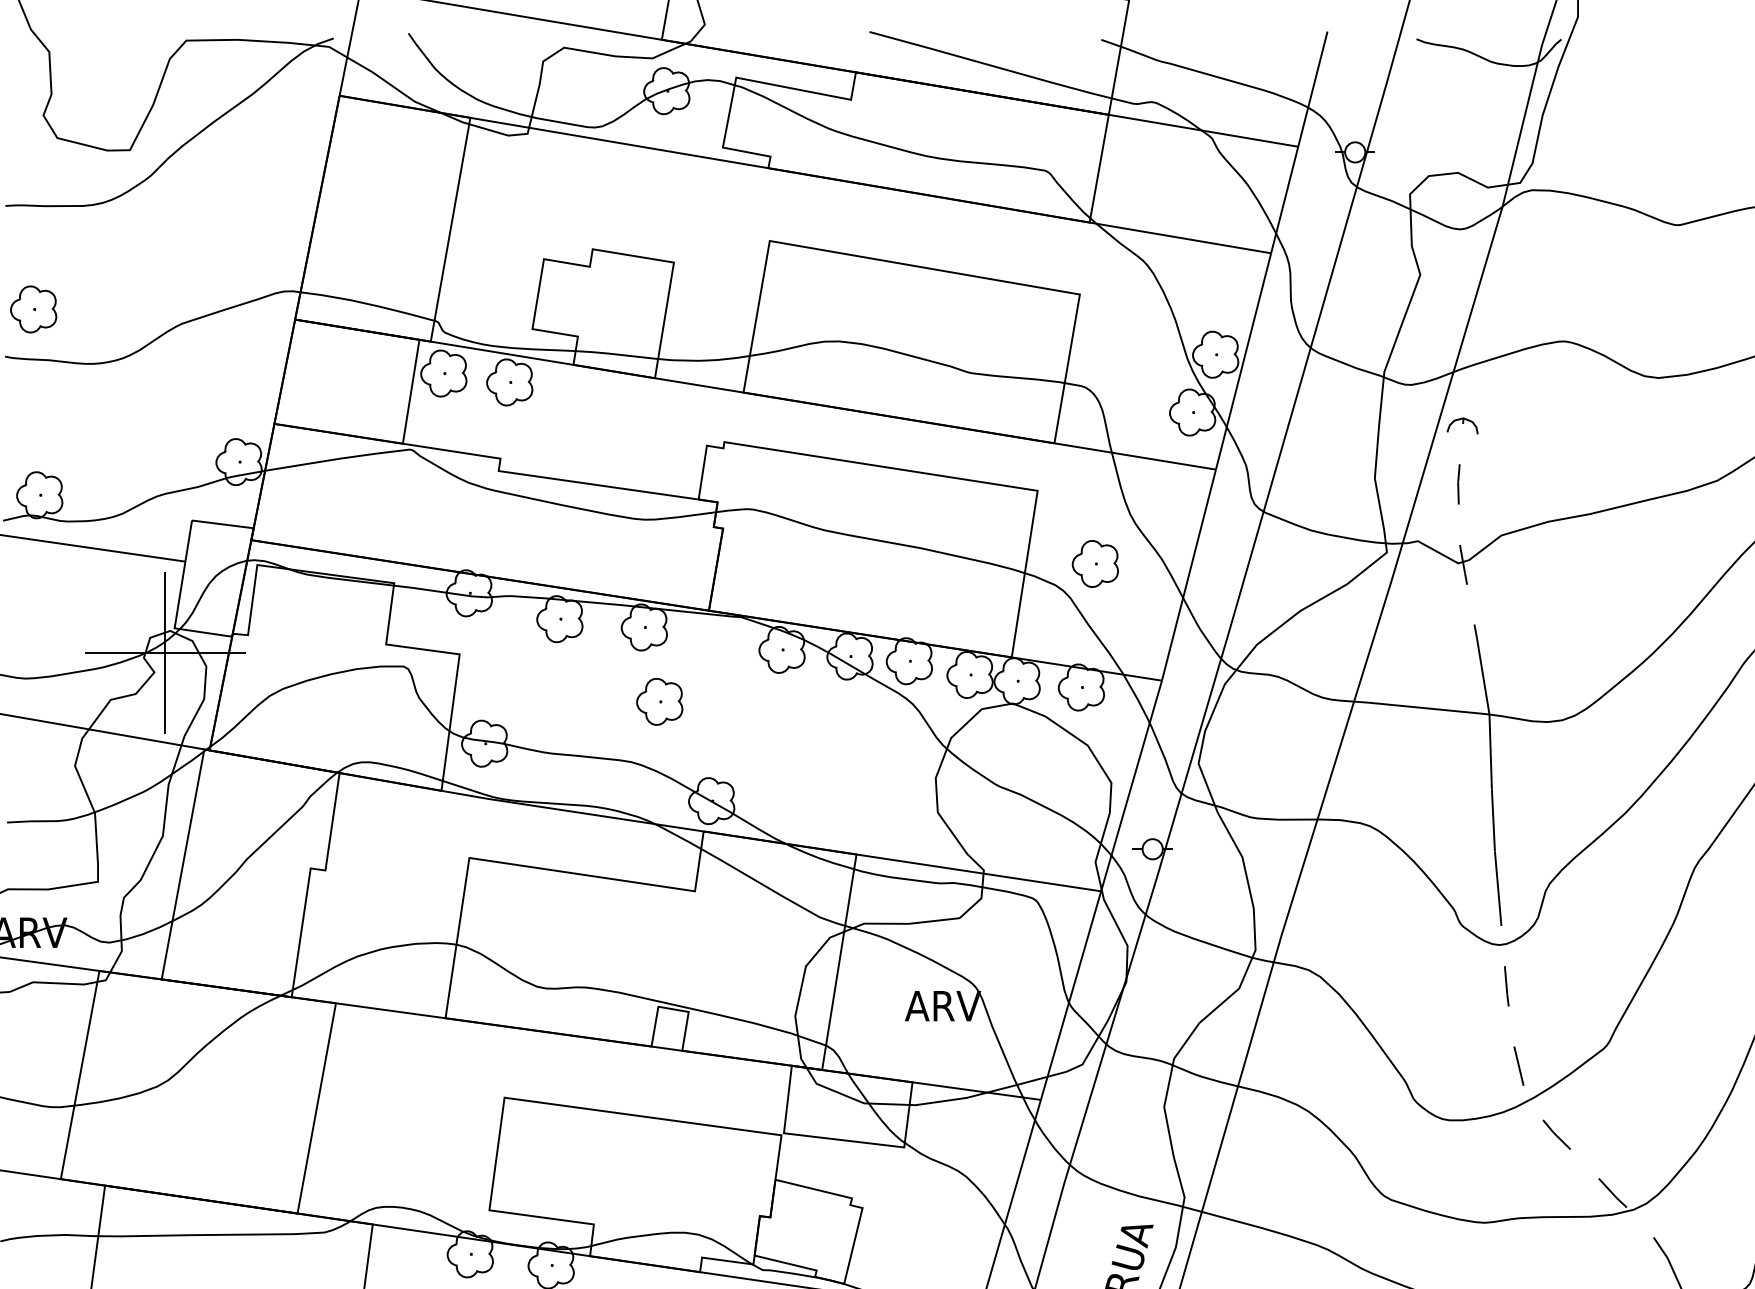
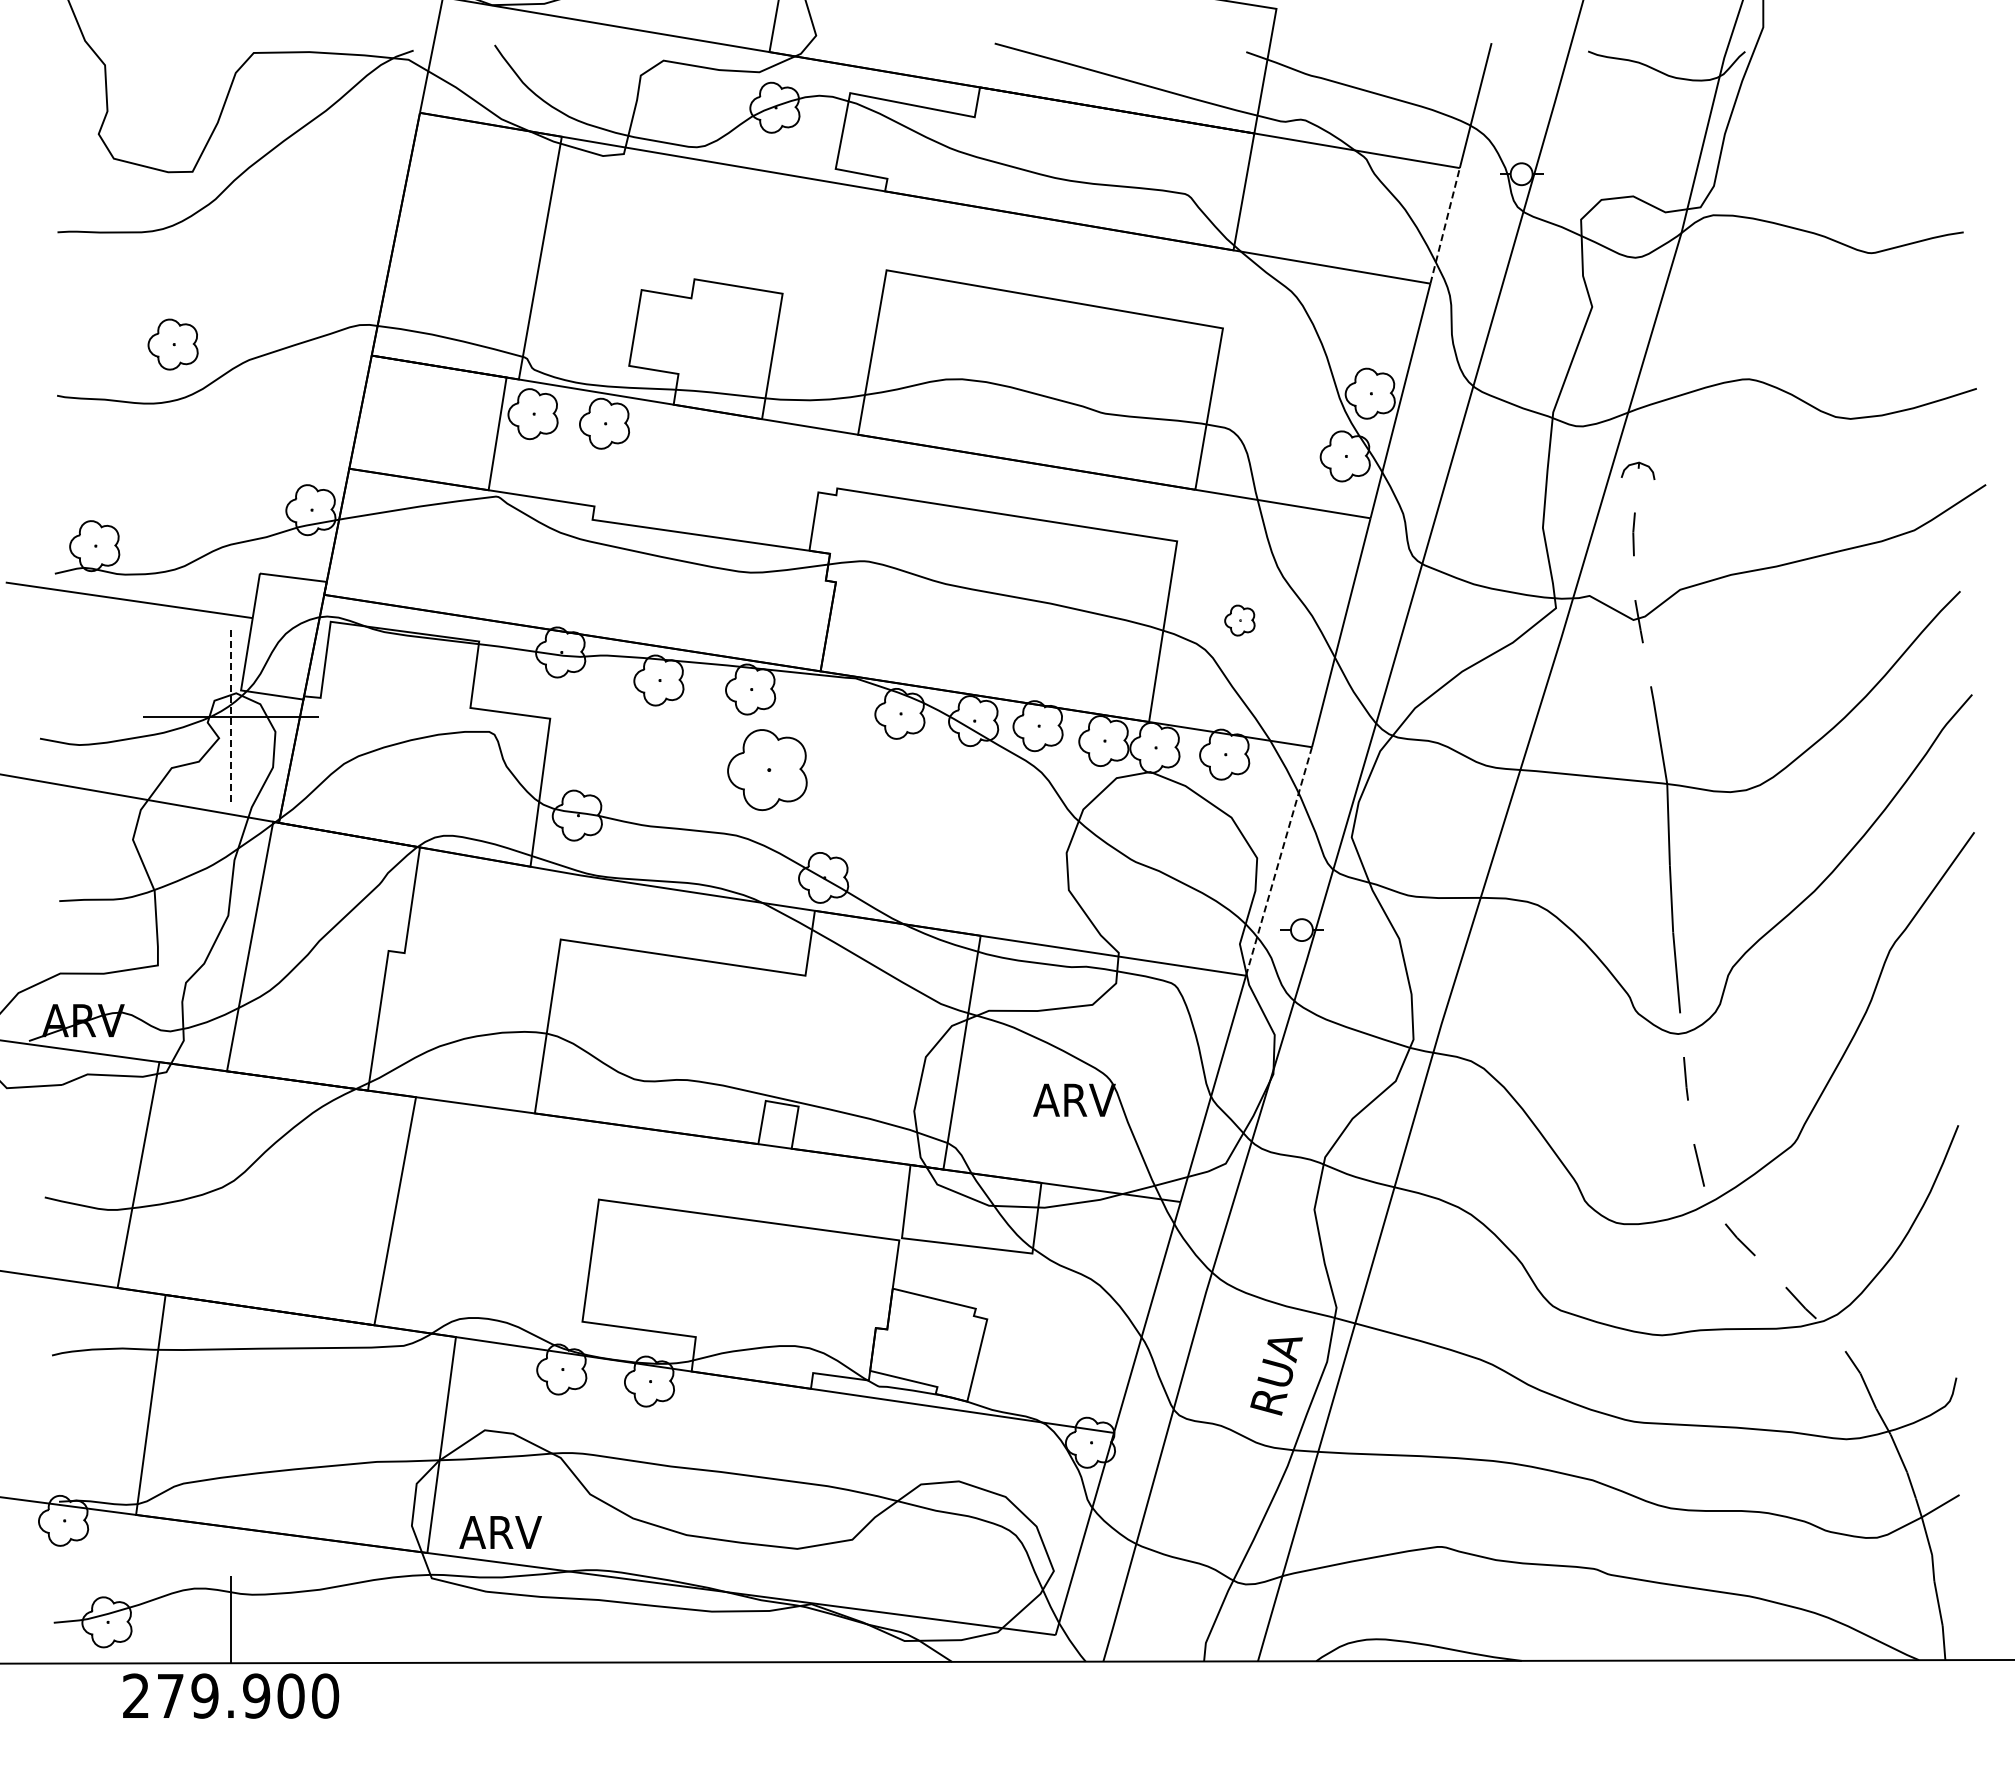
line: (1285, 199) -> (1445, 225), solid -> dashed
part: (33, 309) -> (172, 344), moved
part: (1095, 563) -> (1239, 620), size x0.6
line: (164, 653) -> (230, 717), solid -> dashed
part: (659, 702) -> (766, 770), size x1.6
line: (1132, 786) -> (1279, 861), solid -> dashed

